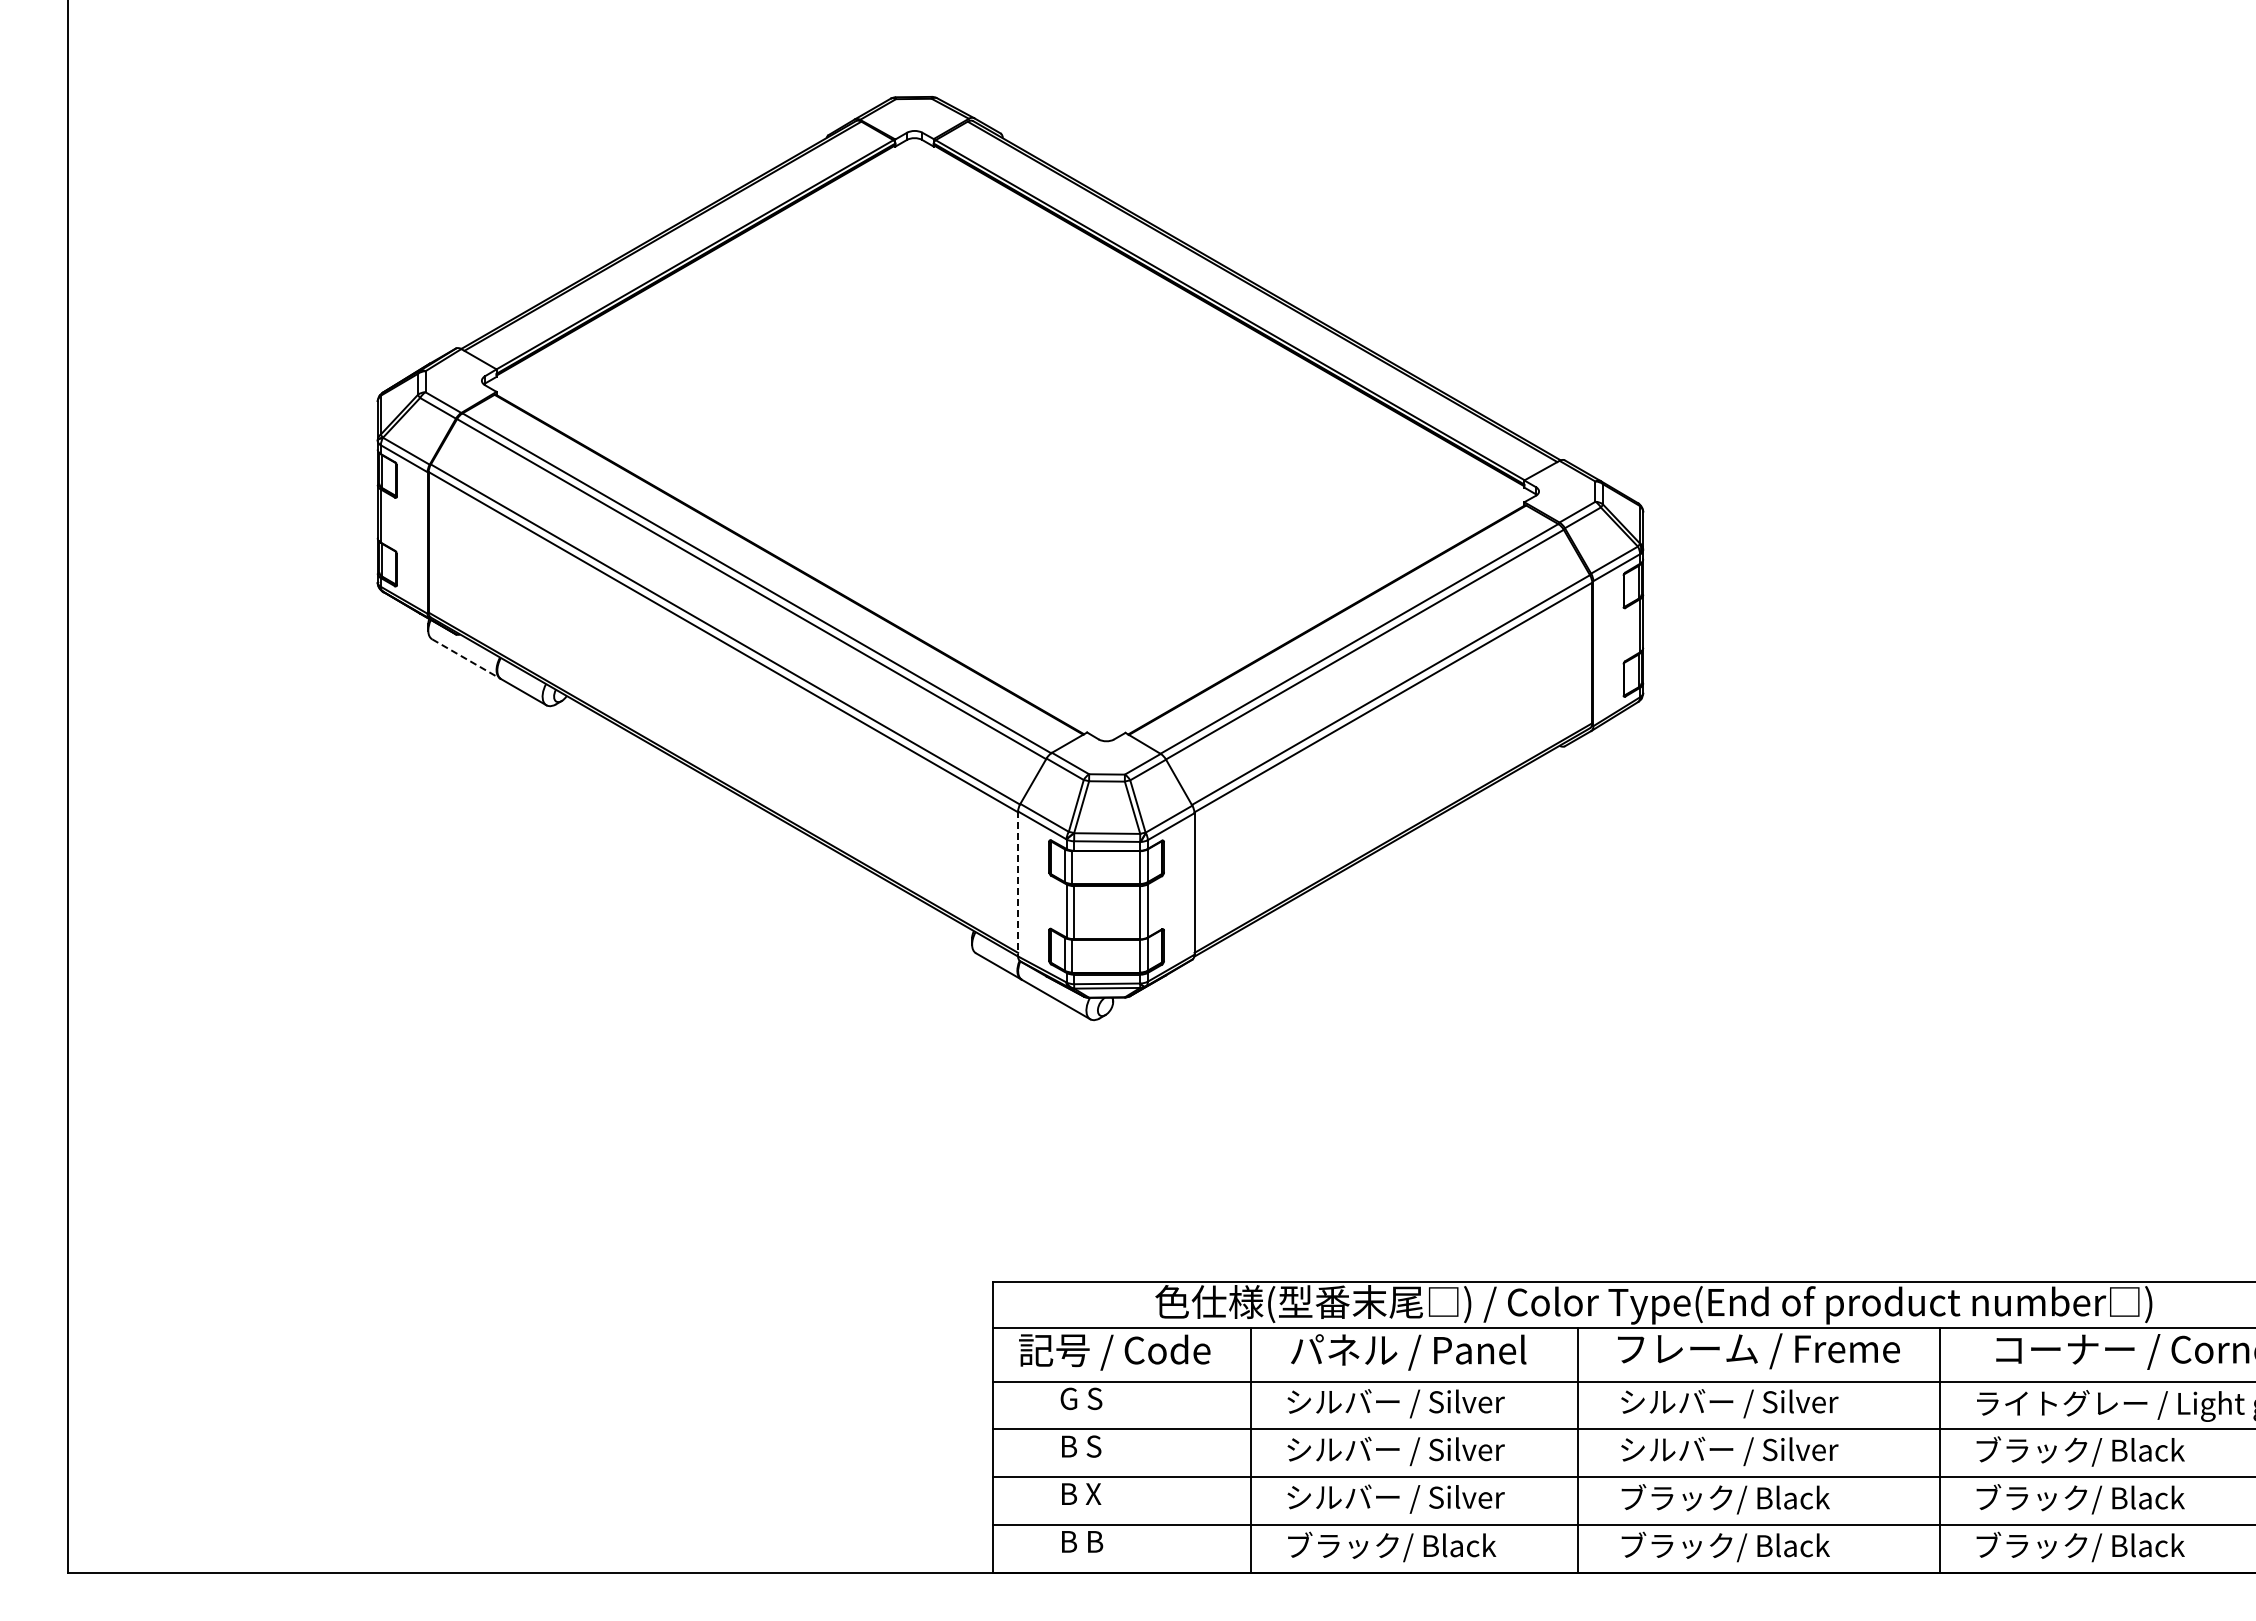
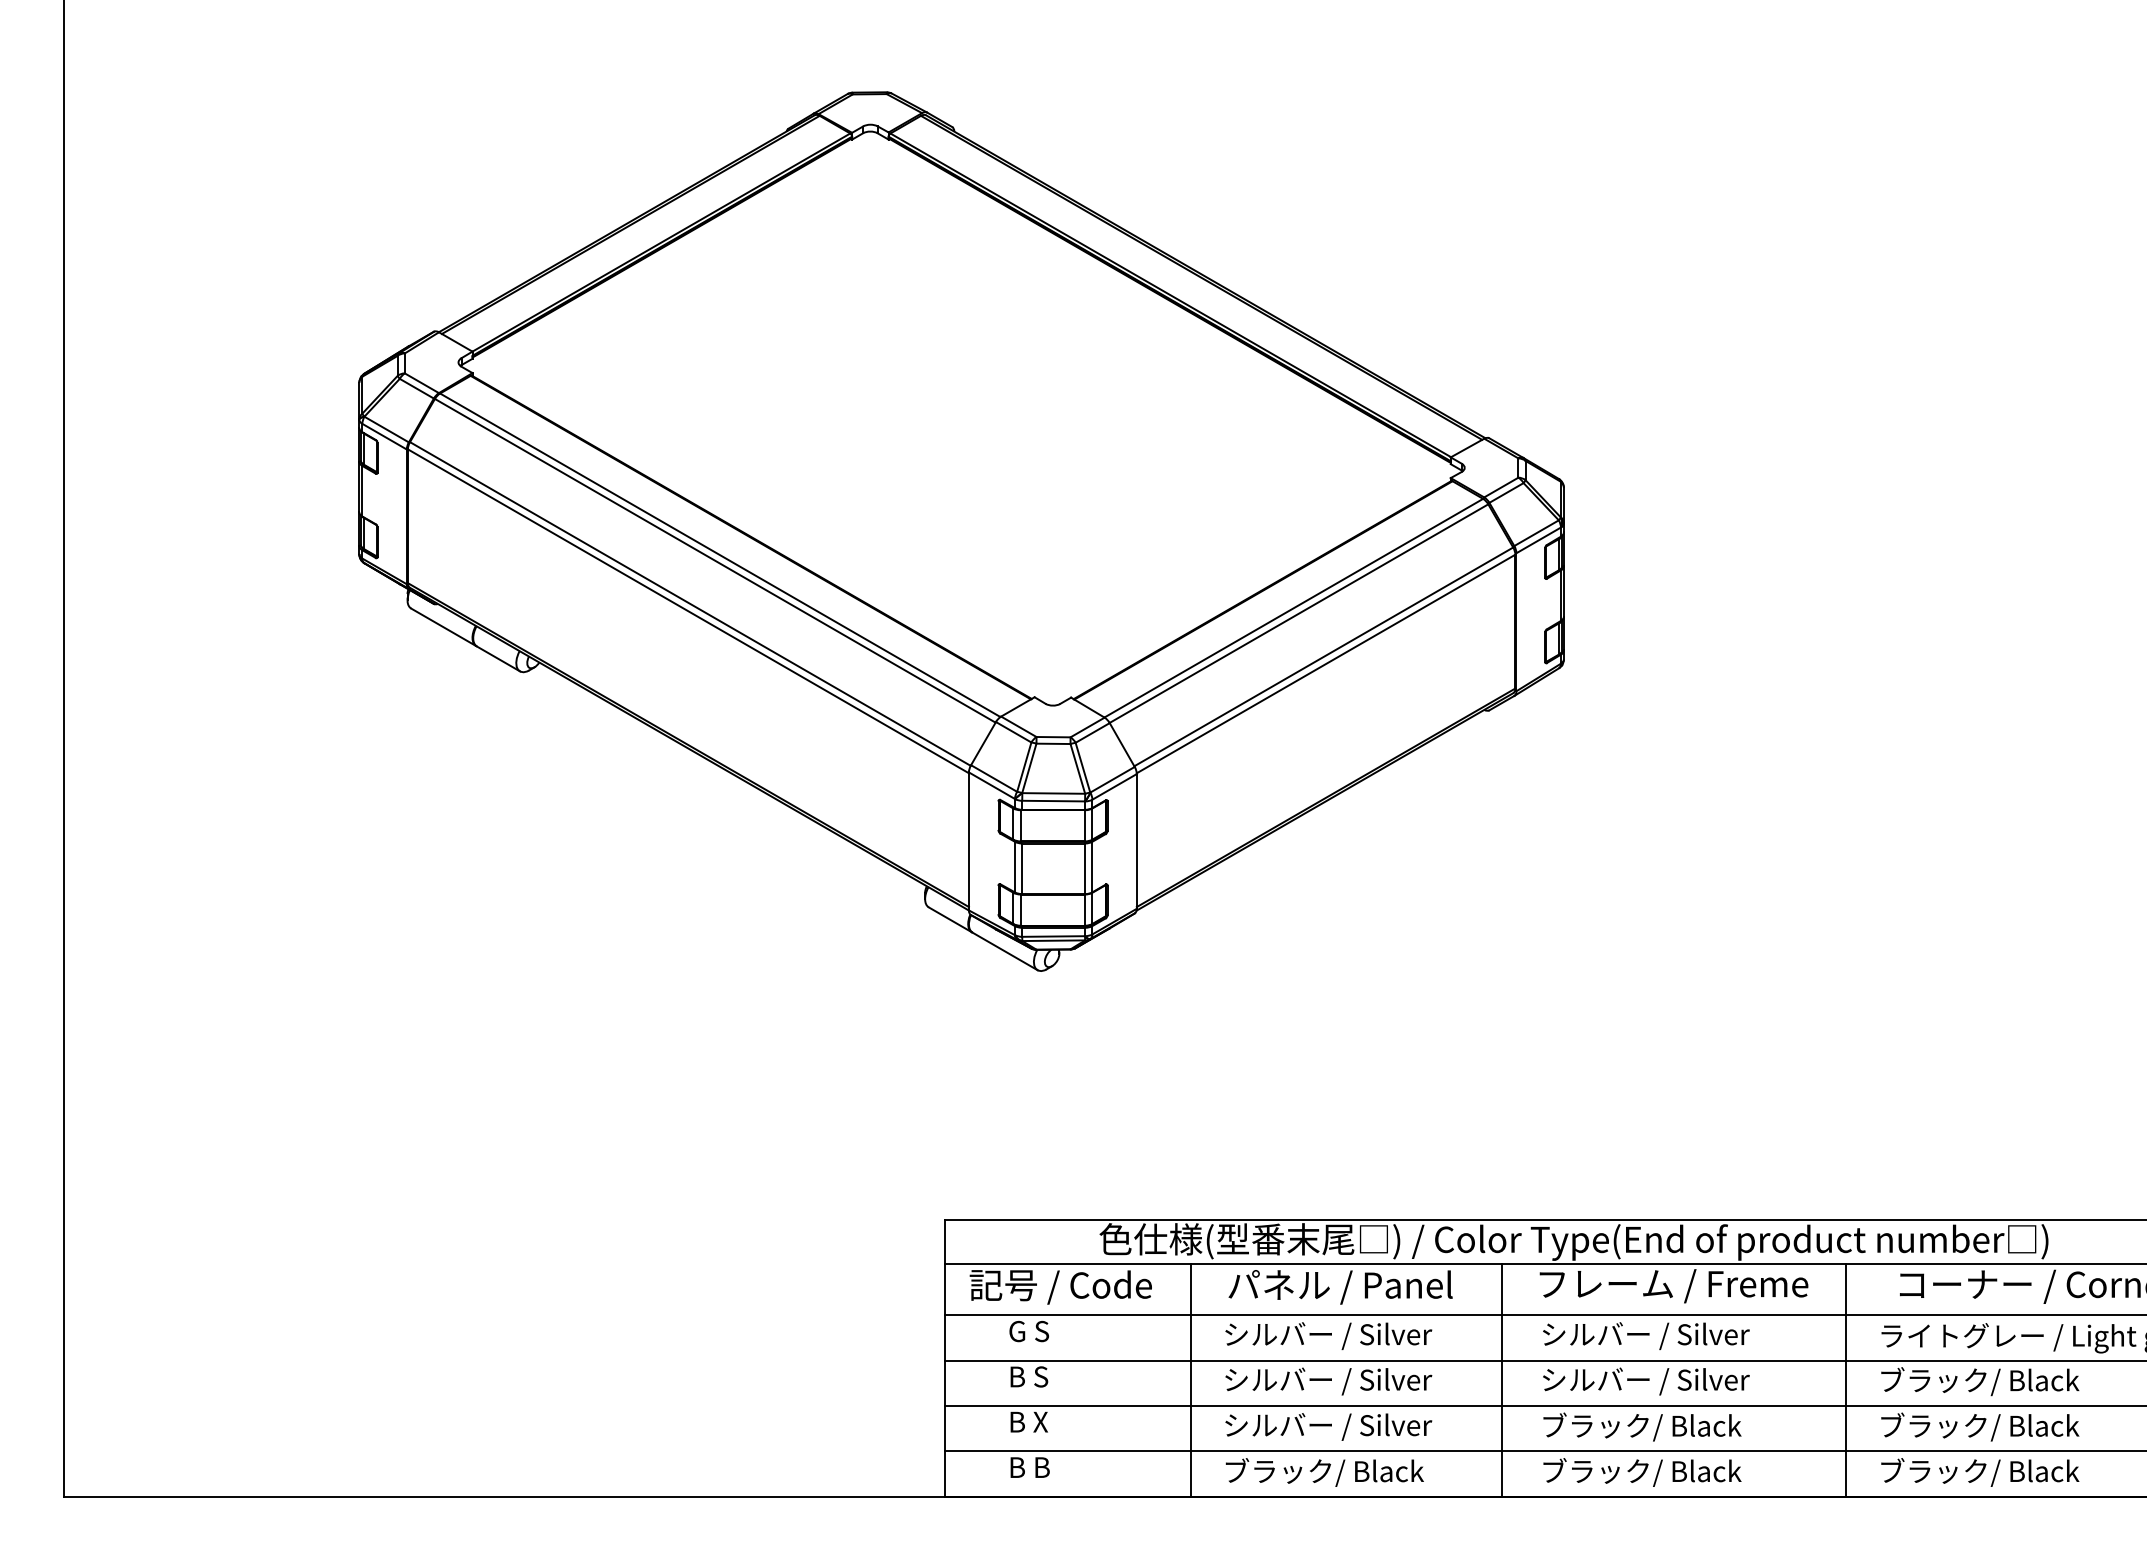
line: (466, 659) -> (443, 627), dashed -> solid
line: (1018, 884) -> (969, 841), dashed -> solid

